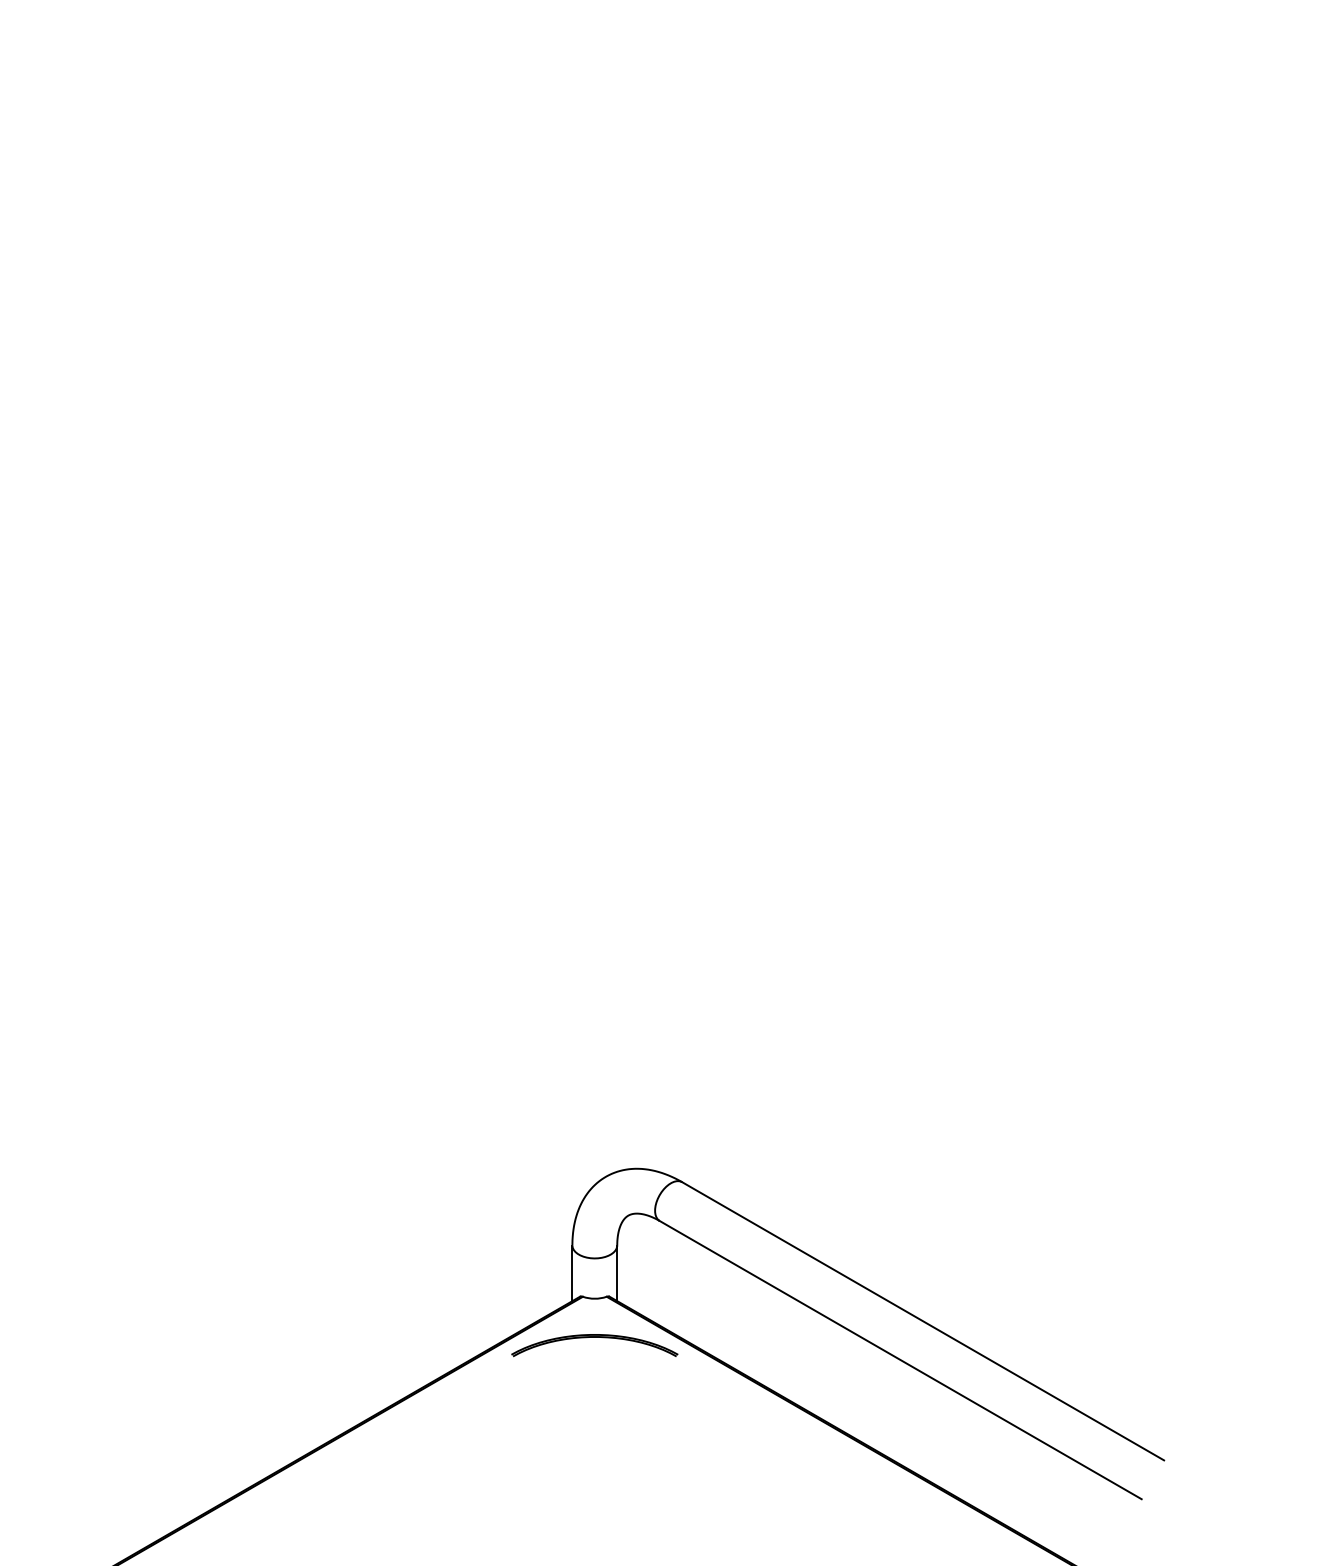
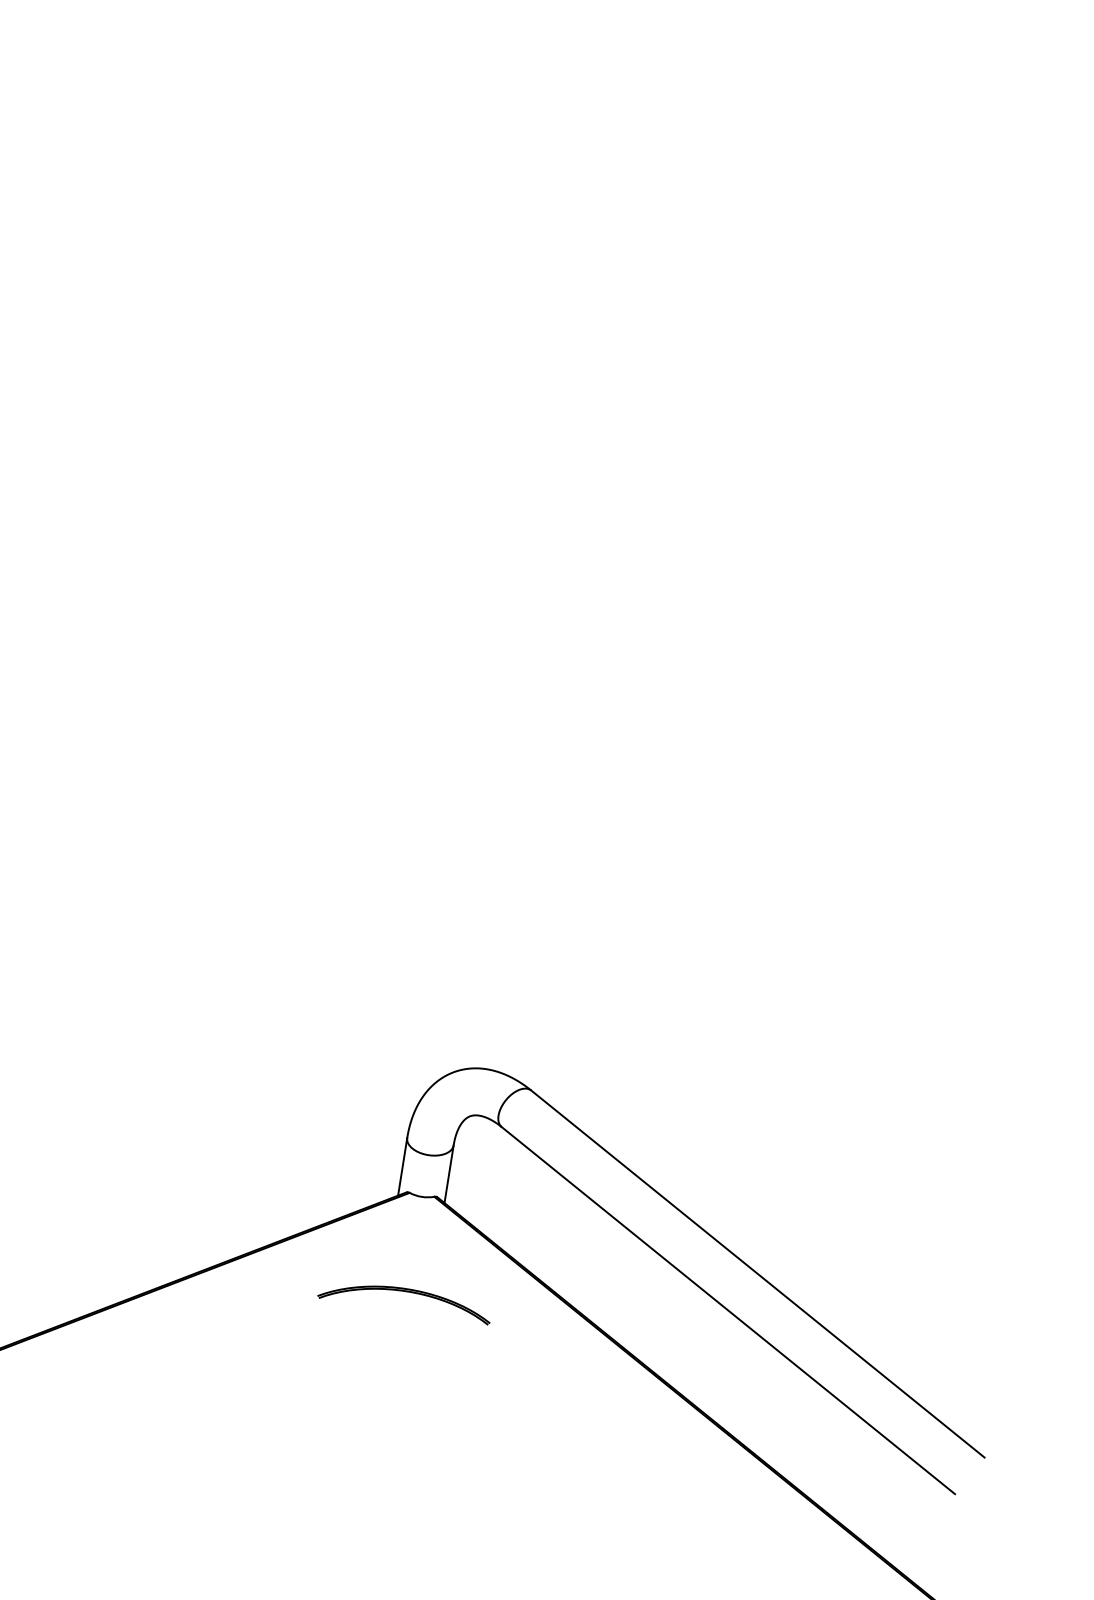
part: (594, 1337) -> (406, 1291), moved

